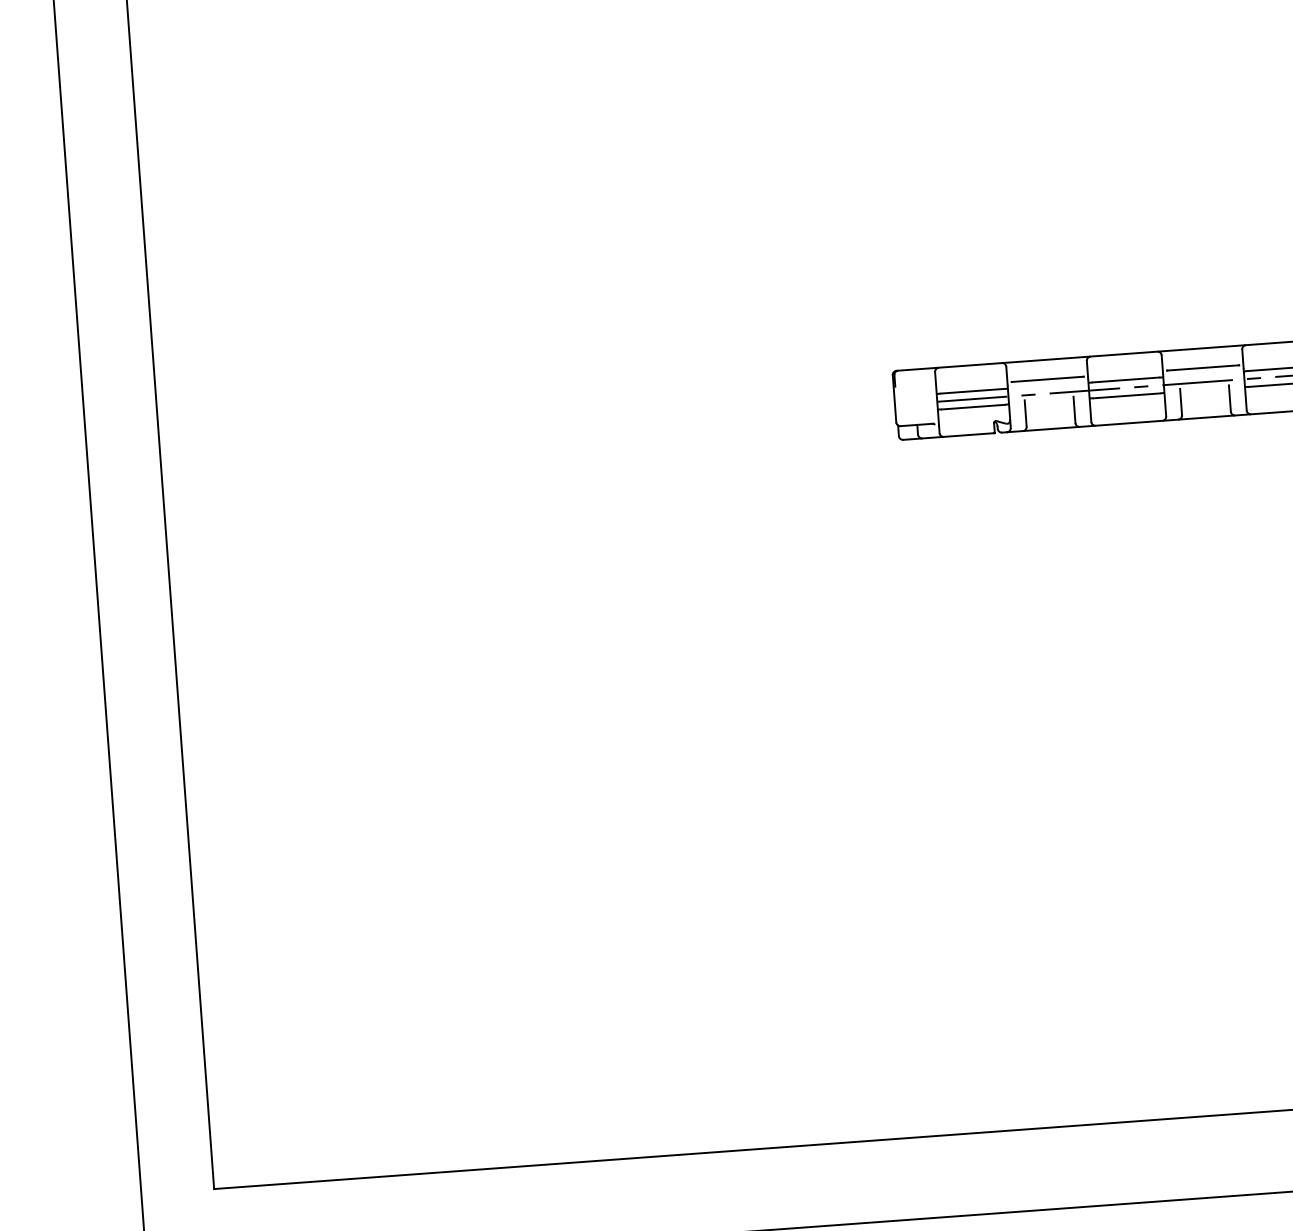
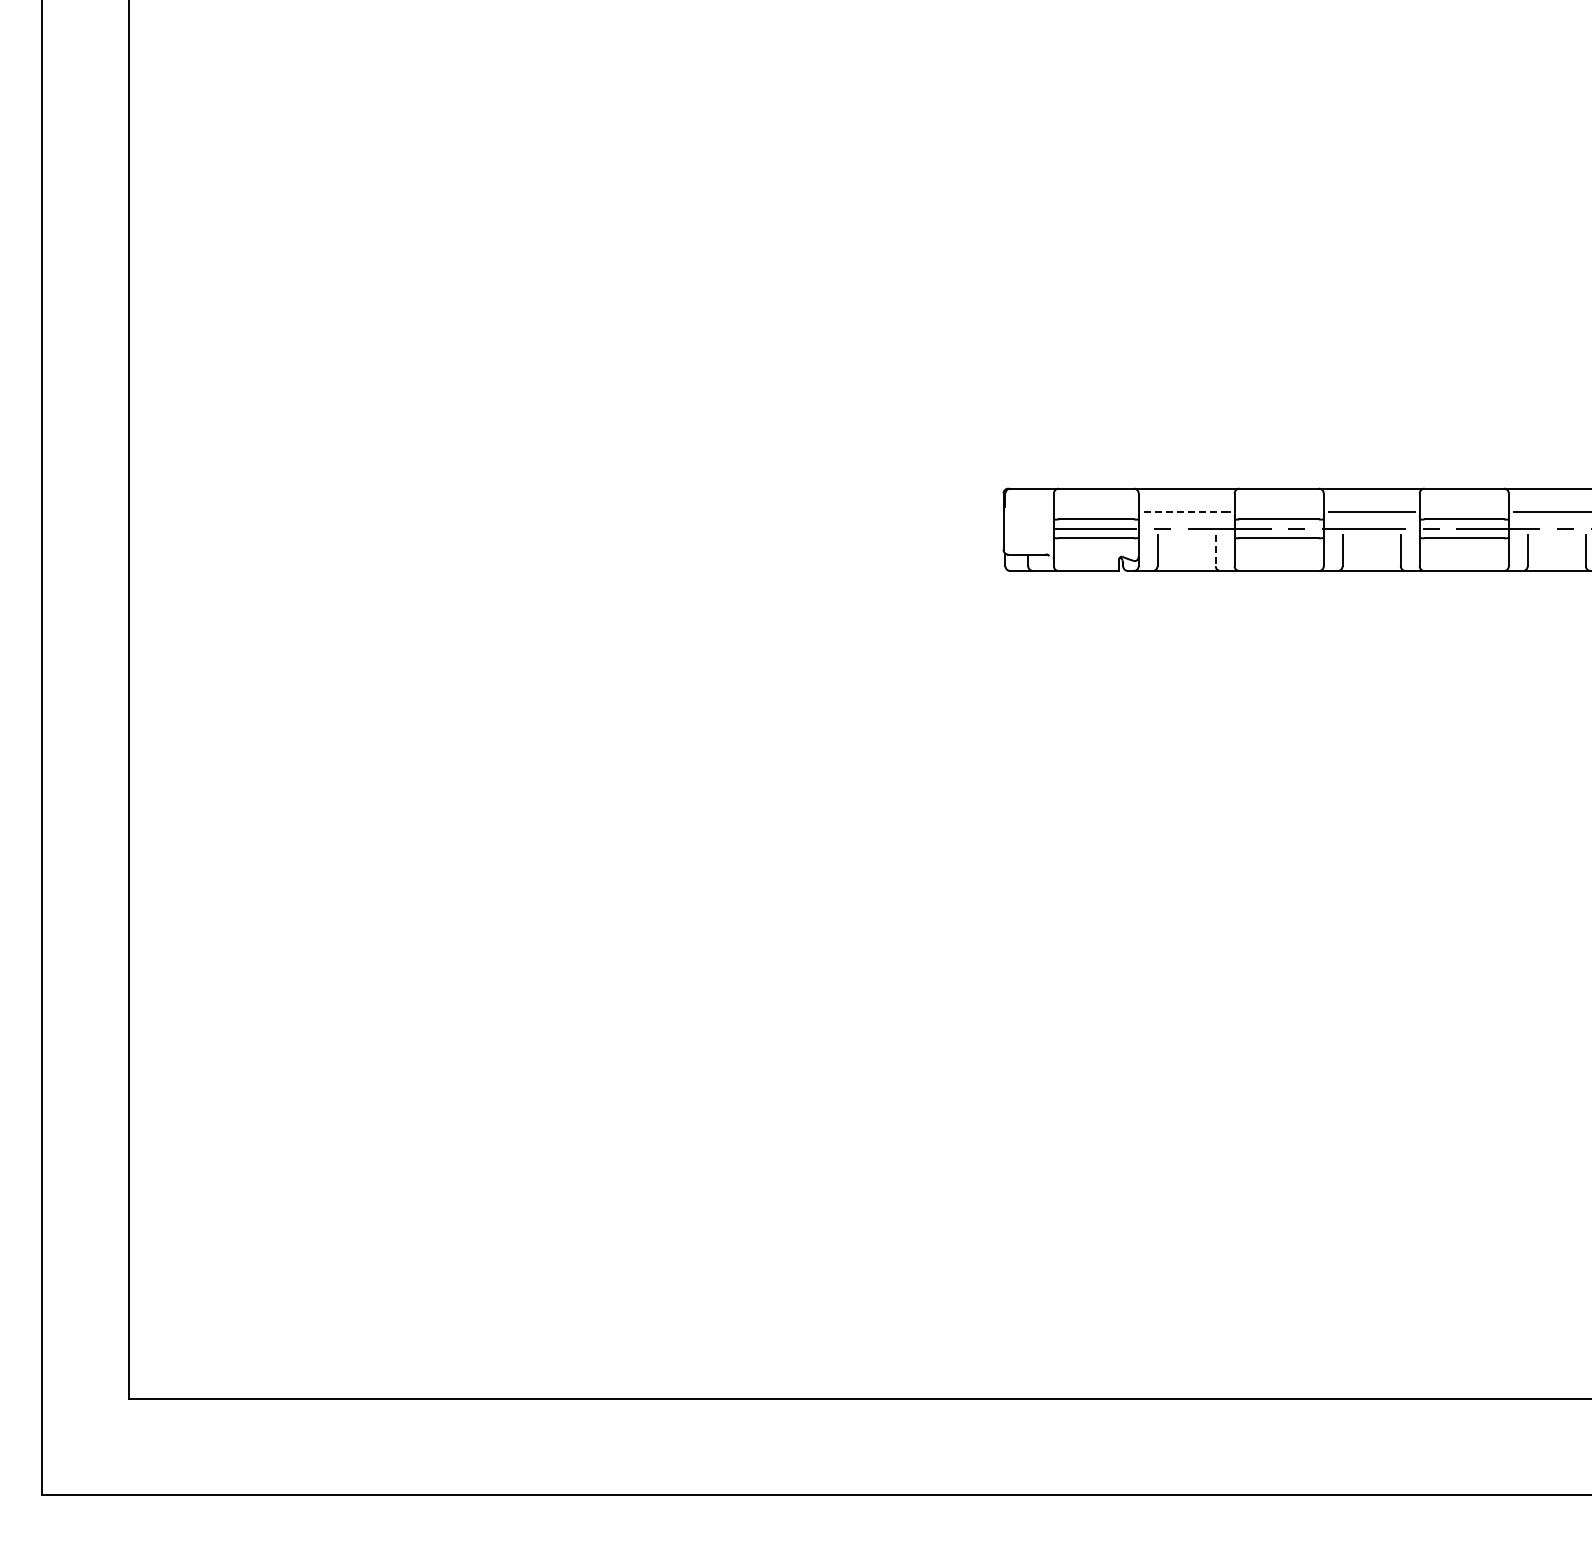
line: (1047, 378) -> (1186, 511), solid -> dashed
line: (1074, 409) -> (1215, 550), solid -> dashed

